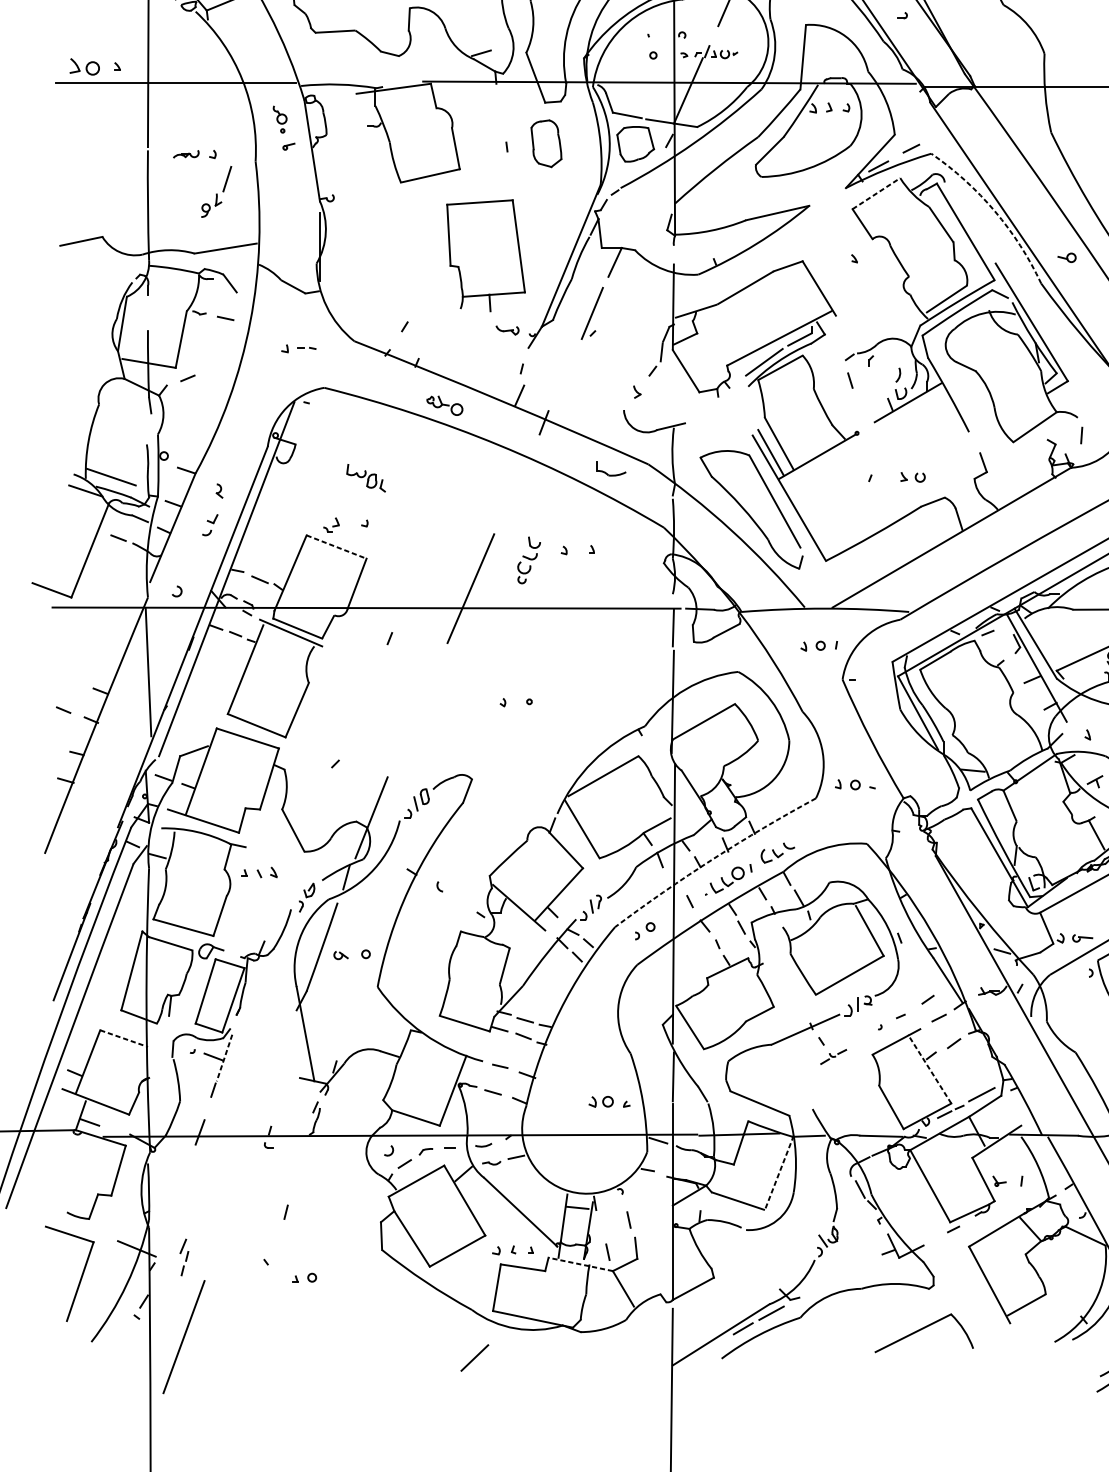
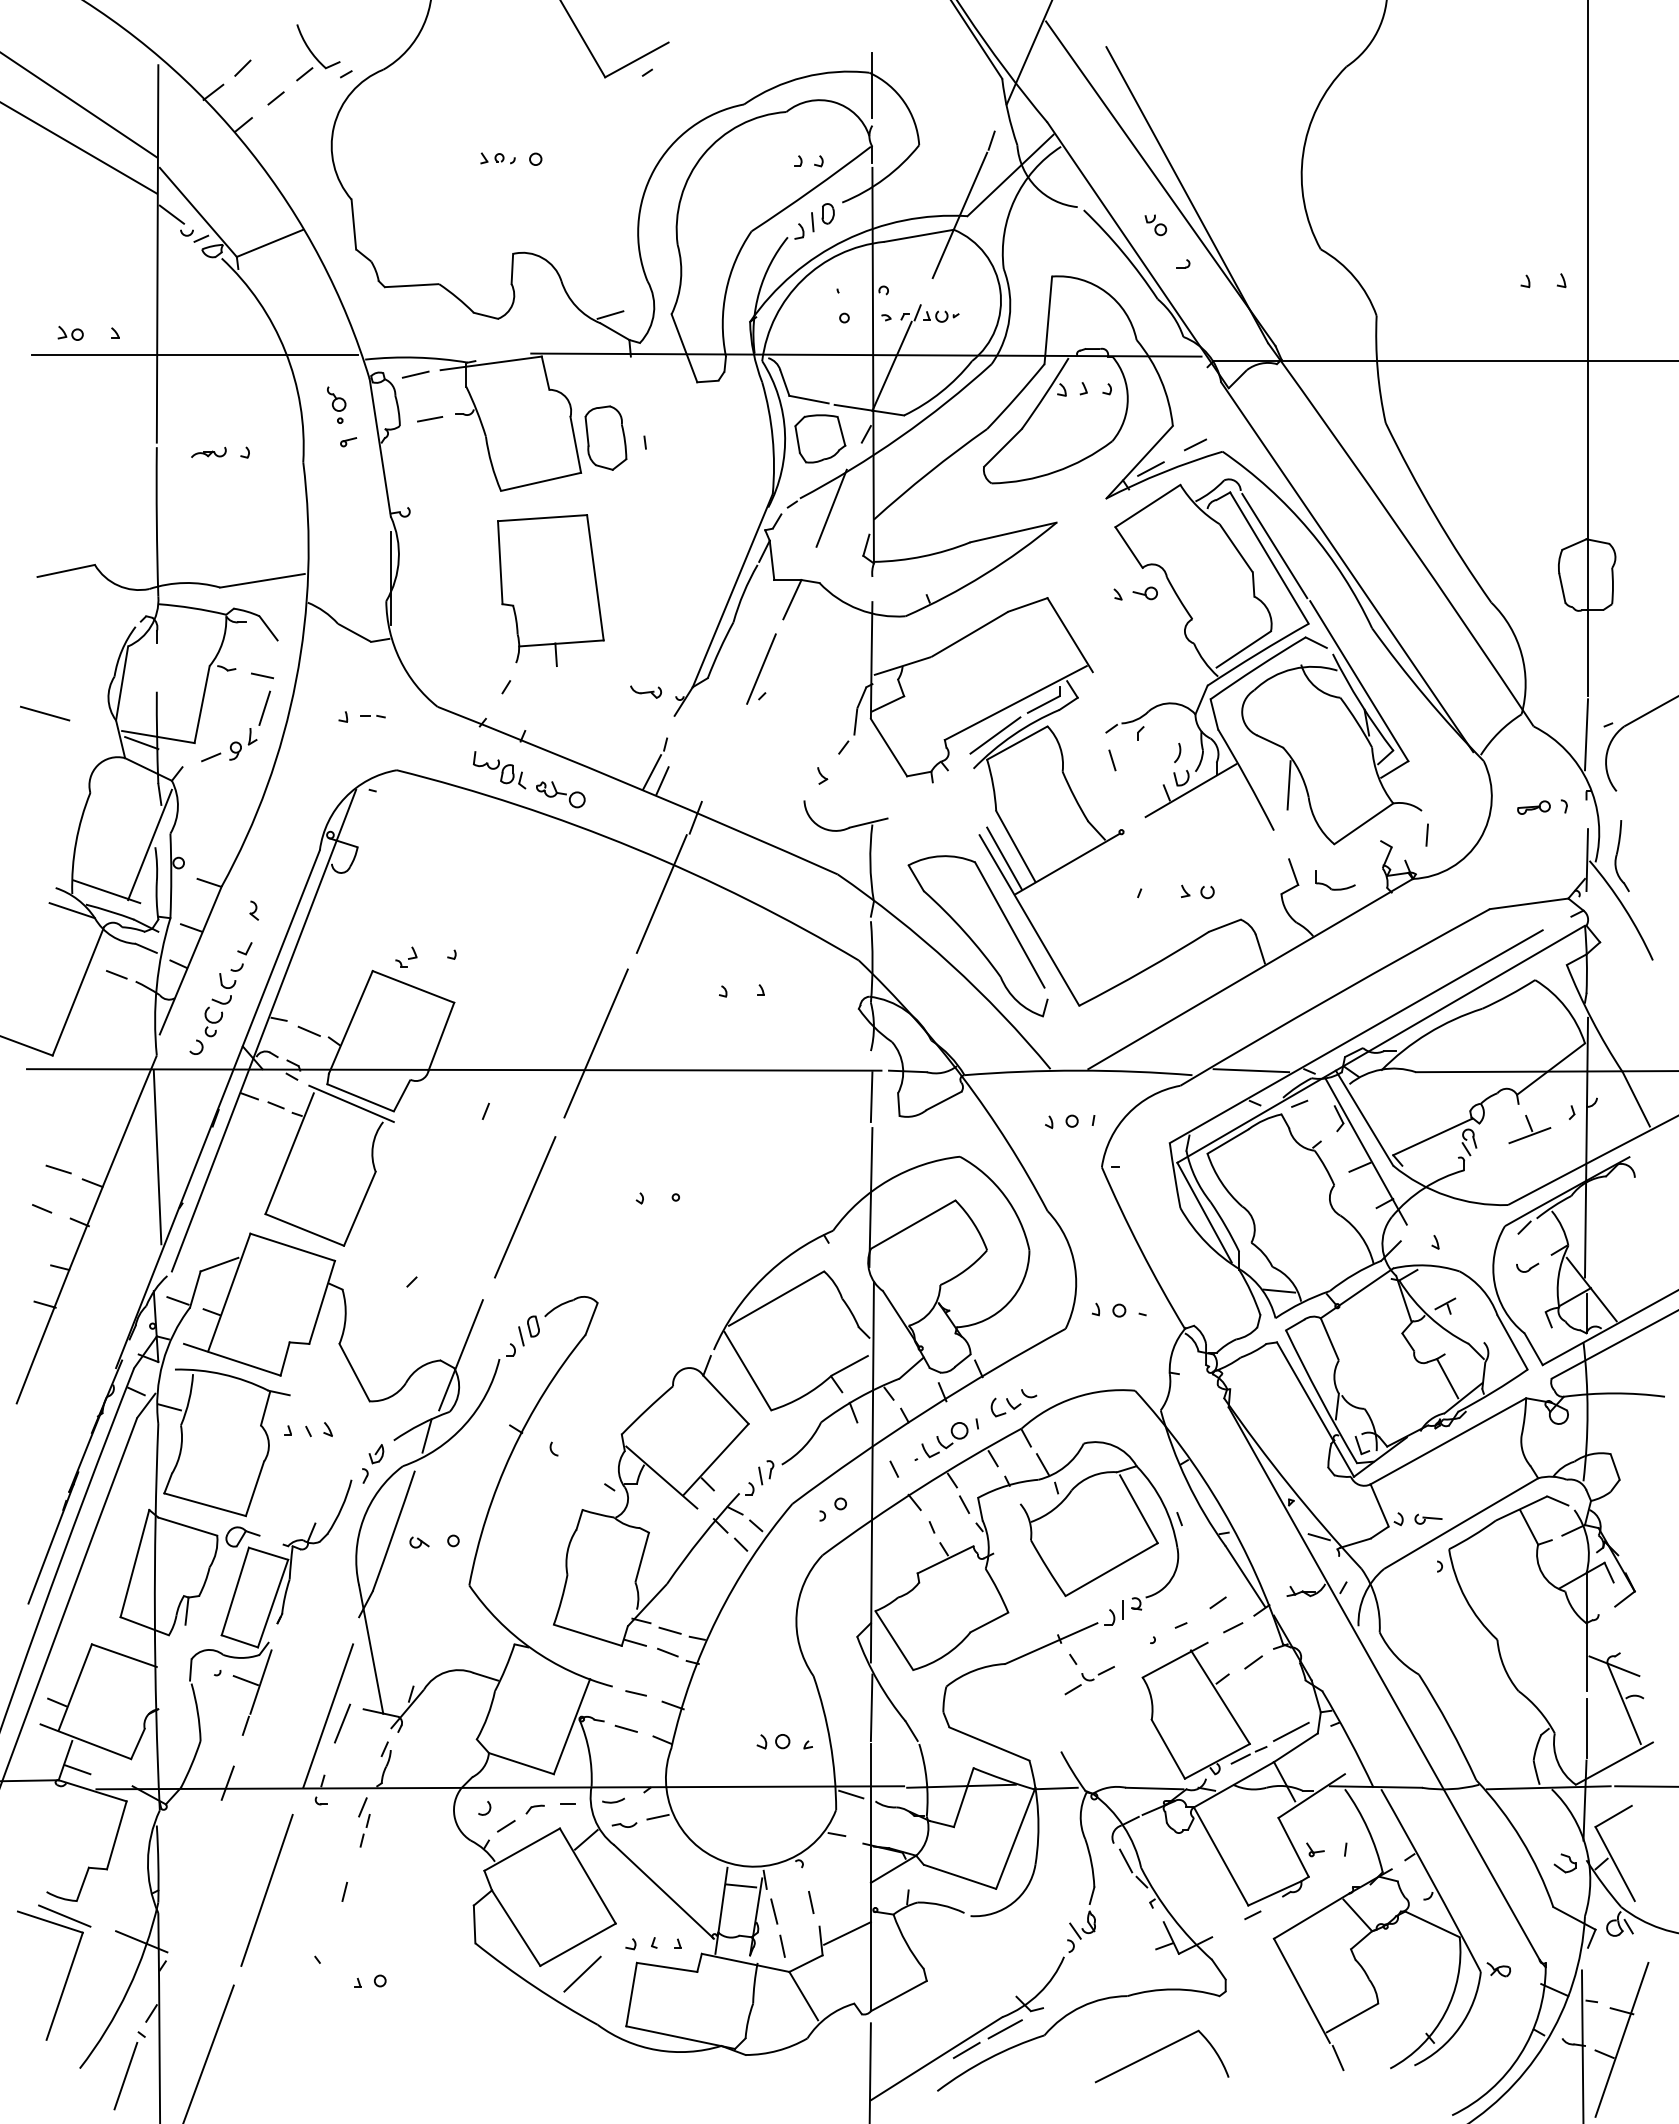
part: (84, 66) -> (70, 332), size x0.62
line: (338, 96) -> (415, 374), added
line: (349, 129) -> (430, 418), added
part: (546, 143) -> (605, 437), moved
part: (216, 191) -> (250, 725), moved
line: (876, 193) -> (1147, 506), dashed -> solid
line: (643, 194) -> (831, 507), added
arc: (995, 211) -> (1309, 530), dashed -> solid
line: (969, 222) -> (1274, 545), added
part: (485, 255) -> (550, 590), moved
part: (1066, 257) -> (1144, 593), moved
line: (65, 346) -> (44, 713), added
line: (136, 368) -> (141, 743), added
line: (511, 389) -> (651, 772), added
line: (979, 399) -> (1288, 785), added
line: (142, 442) -> (149, 844), added
part: (611, 474) -> (1335, 888), moved
part: (366, 478) -> (499, 770), moved
line: (518, 478) -> (661, 893), added
line: (336, 546) -> (413, 986), dashed -> solid
part: (529, 560) -> (220, 1005), moved
line: (952, 608) -> (1251, 1070), added
line: (75, 681) -> (58, 1169), added
line: (418, 709) -> (525, 1207), added
arc: (712, 859) -> (925, 1411), dashed -> solid
line: (124, 1038) -> (124, 1655), dashed -> solid
part: (833, 1056) -> (1089, 1680), size x1.43
line: (224, 1058) -> (260, 1682), dashed -> solid
line: (929, 1068) -> (1220, 1696), dashed -> solid
line: (274, 1082) -> (328, 1715), added
line: (284, 1088) -> (342, 1723), added
line: (779, 1173) -> (1015, 1838), dashed -> solid
line: (228, 1211) -> (266, 1890), added
line: (601, 1226) -> (774, 1911), added
line: (80, 1229) -> (64, 1915), added
line: (655, 1242) -> (847, 1933), added
part: (184, 1257) -> (364, 1822), moved
line: (580, 1264) -> (745, 1962), dashed -> solid
part: (923, 1333) -> (1161, 2056), moved
line: (1015, 1333) -> (1337, 2057), added
line: (124, 1347) -> (125, 2075), added
line: (474, 1357) -> (582, 1973), moved

